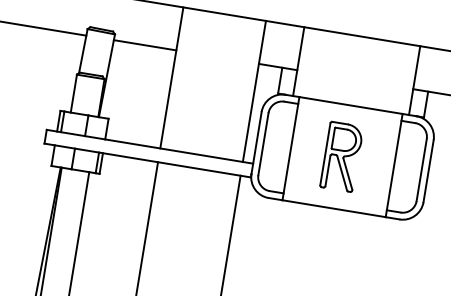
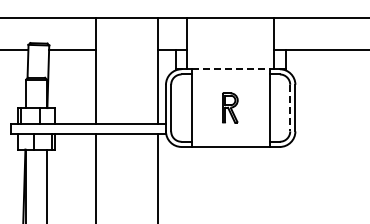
line: (350, 105) -> (230, 69), solid -> dashed
part: (342, 156) -> (230, 107), size x0.6
line: (421, 170) -> (290, 108), solid -> dashed

